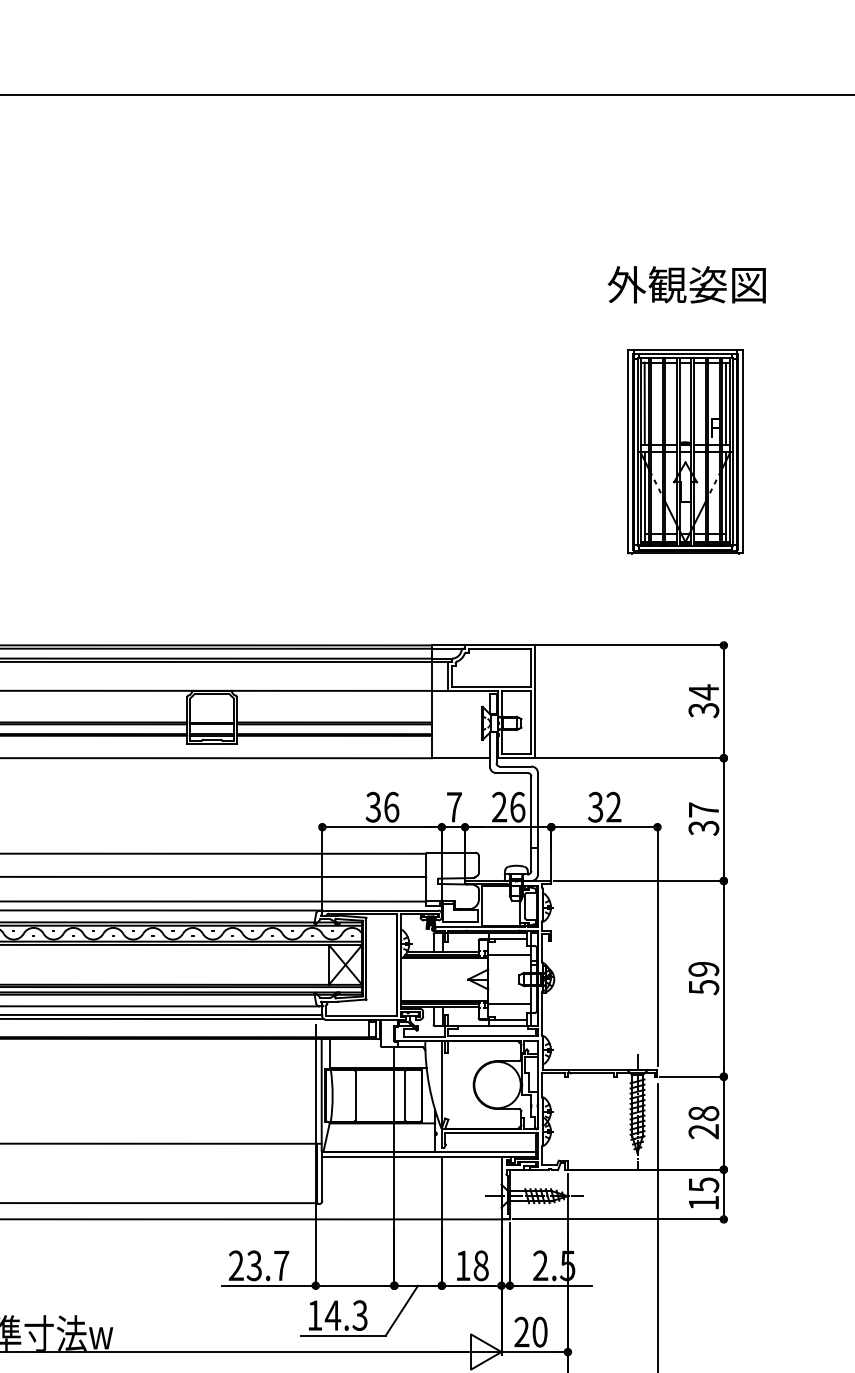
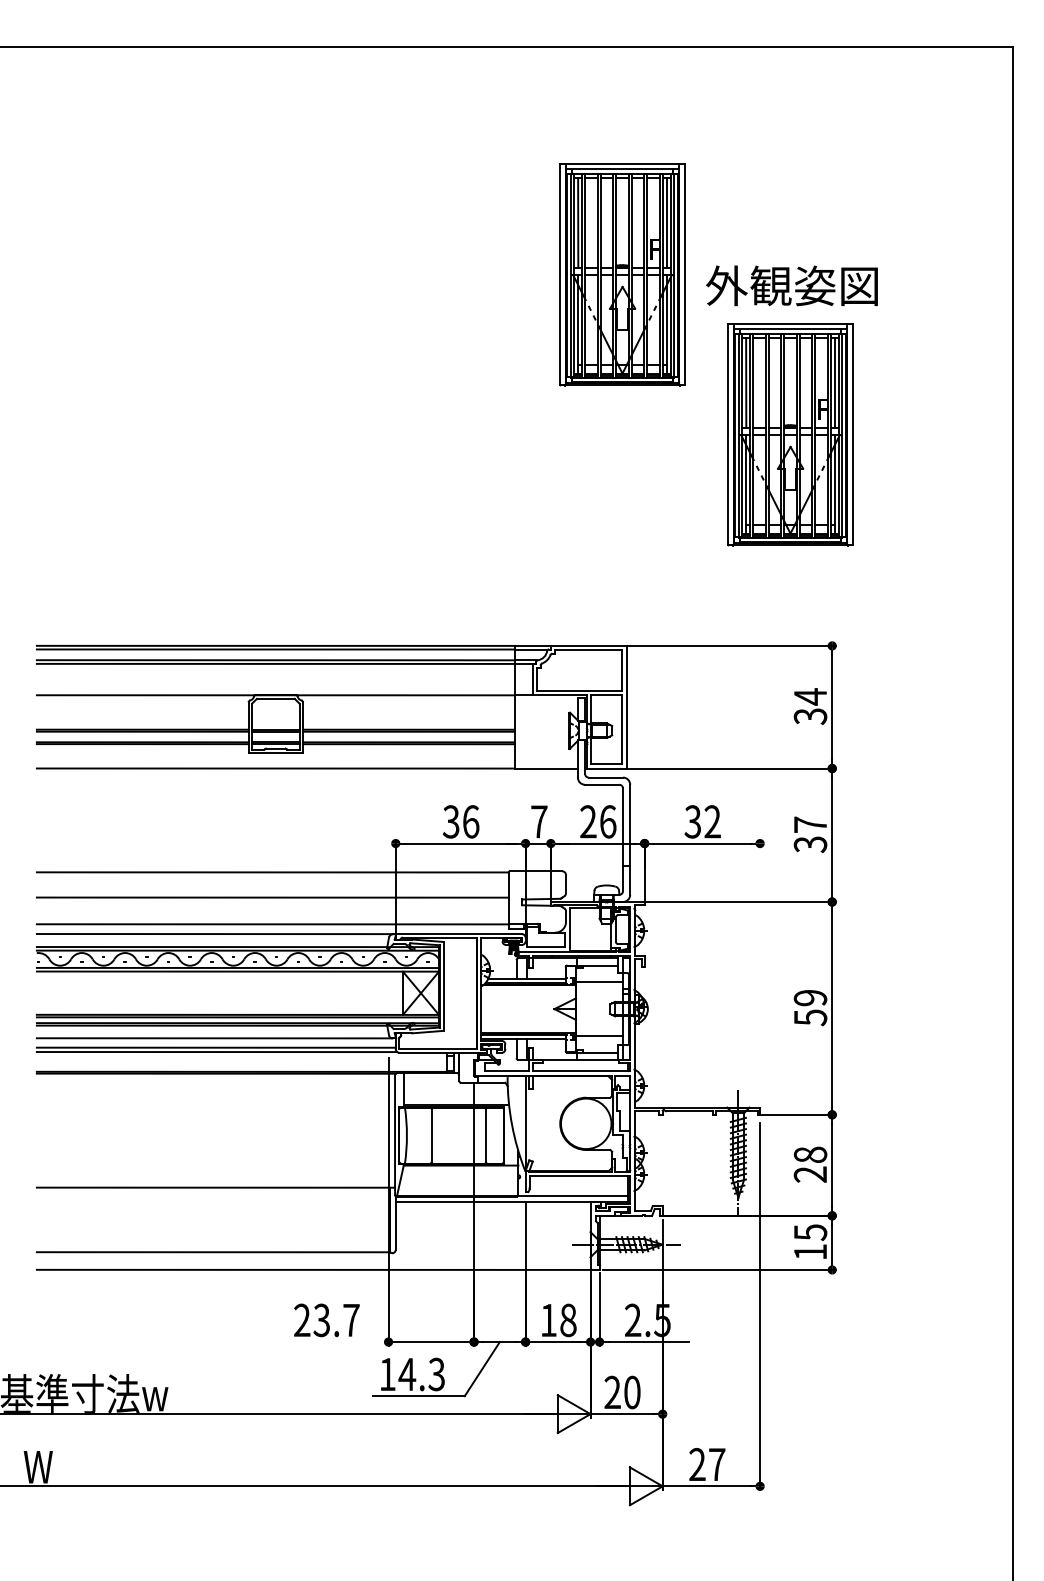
text: (686, 284) -> (791, 285), moved
part: (530, 303) -> (622, 274), added
line: (657, 943) -> (760, 970), removed
line: (268, 1286) -> (337, 1342), removed

